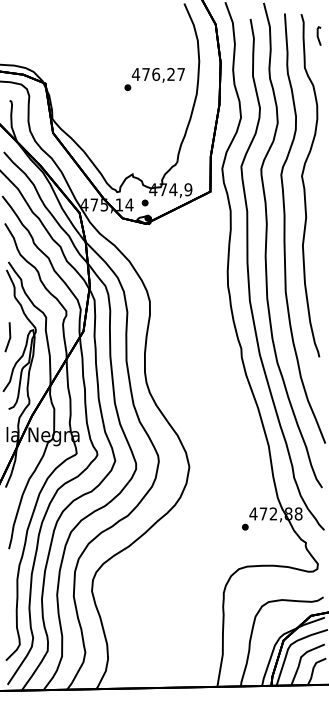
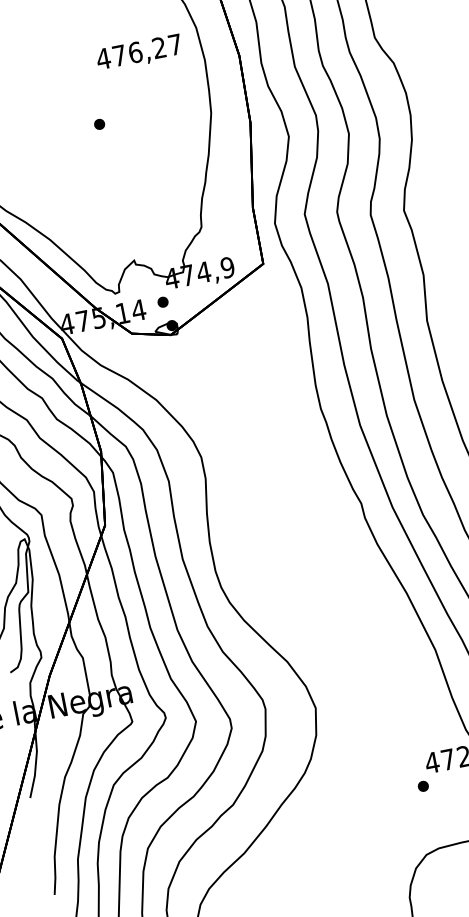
text: (157, 75) -> (137, 53), moved

